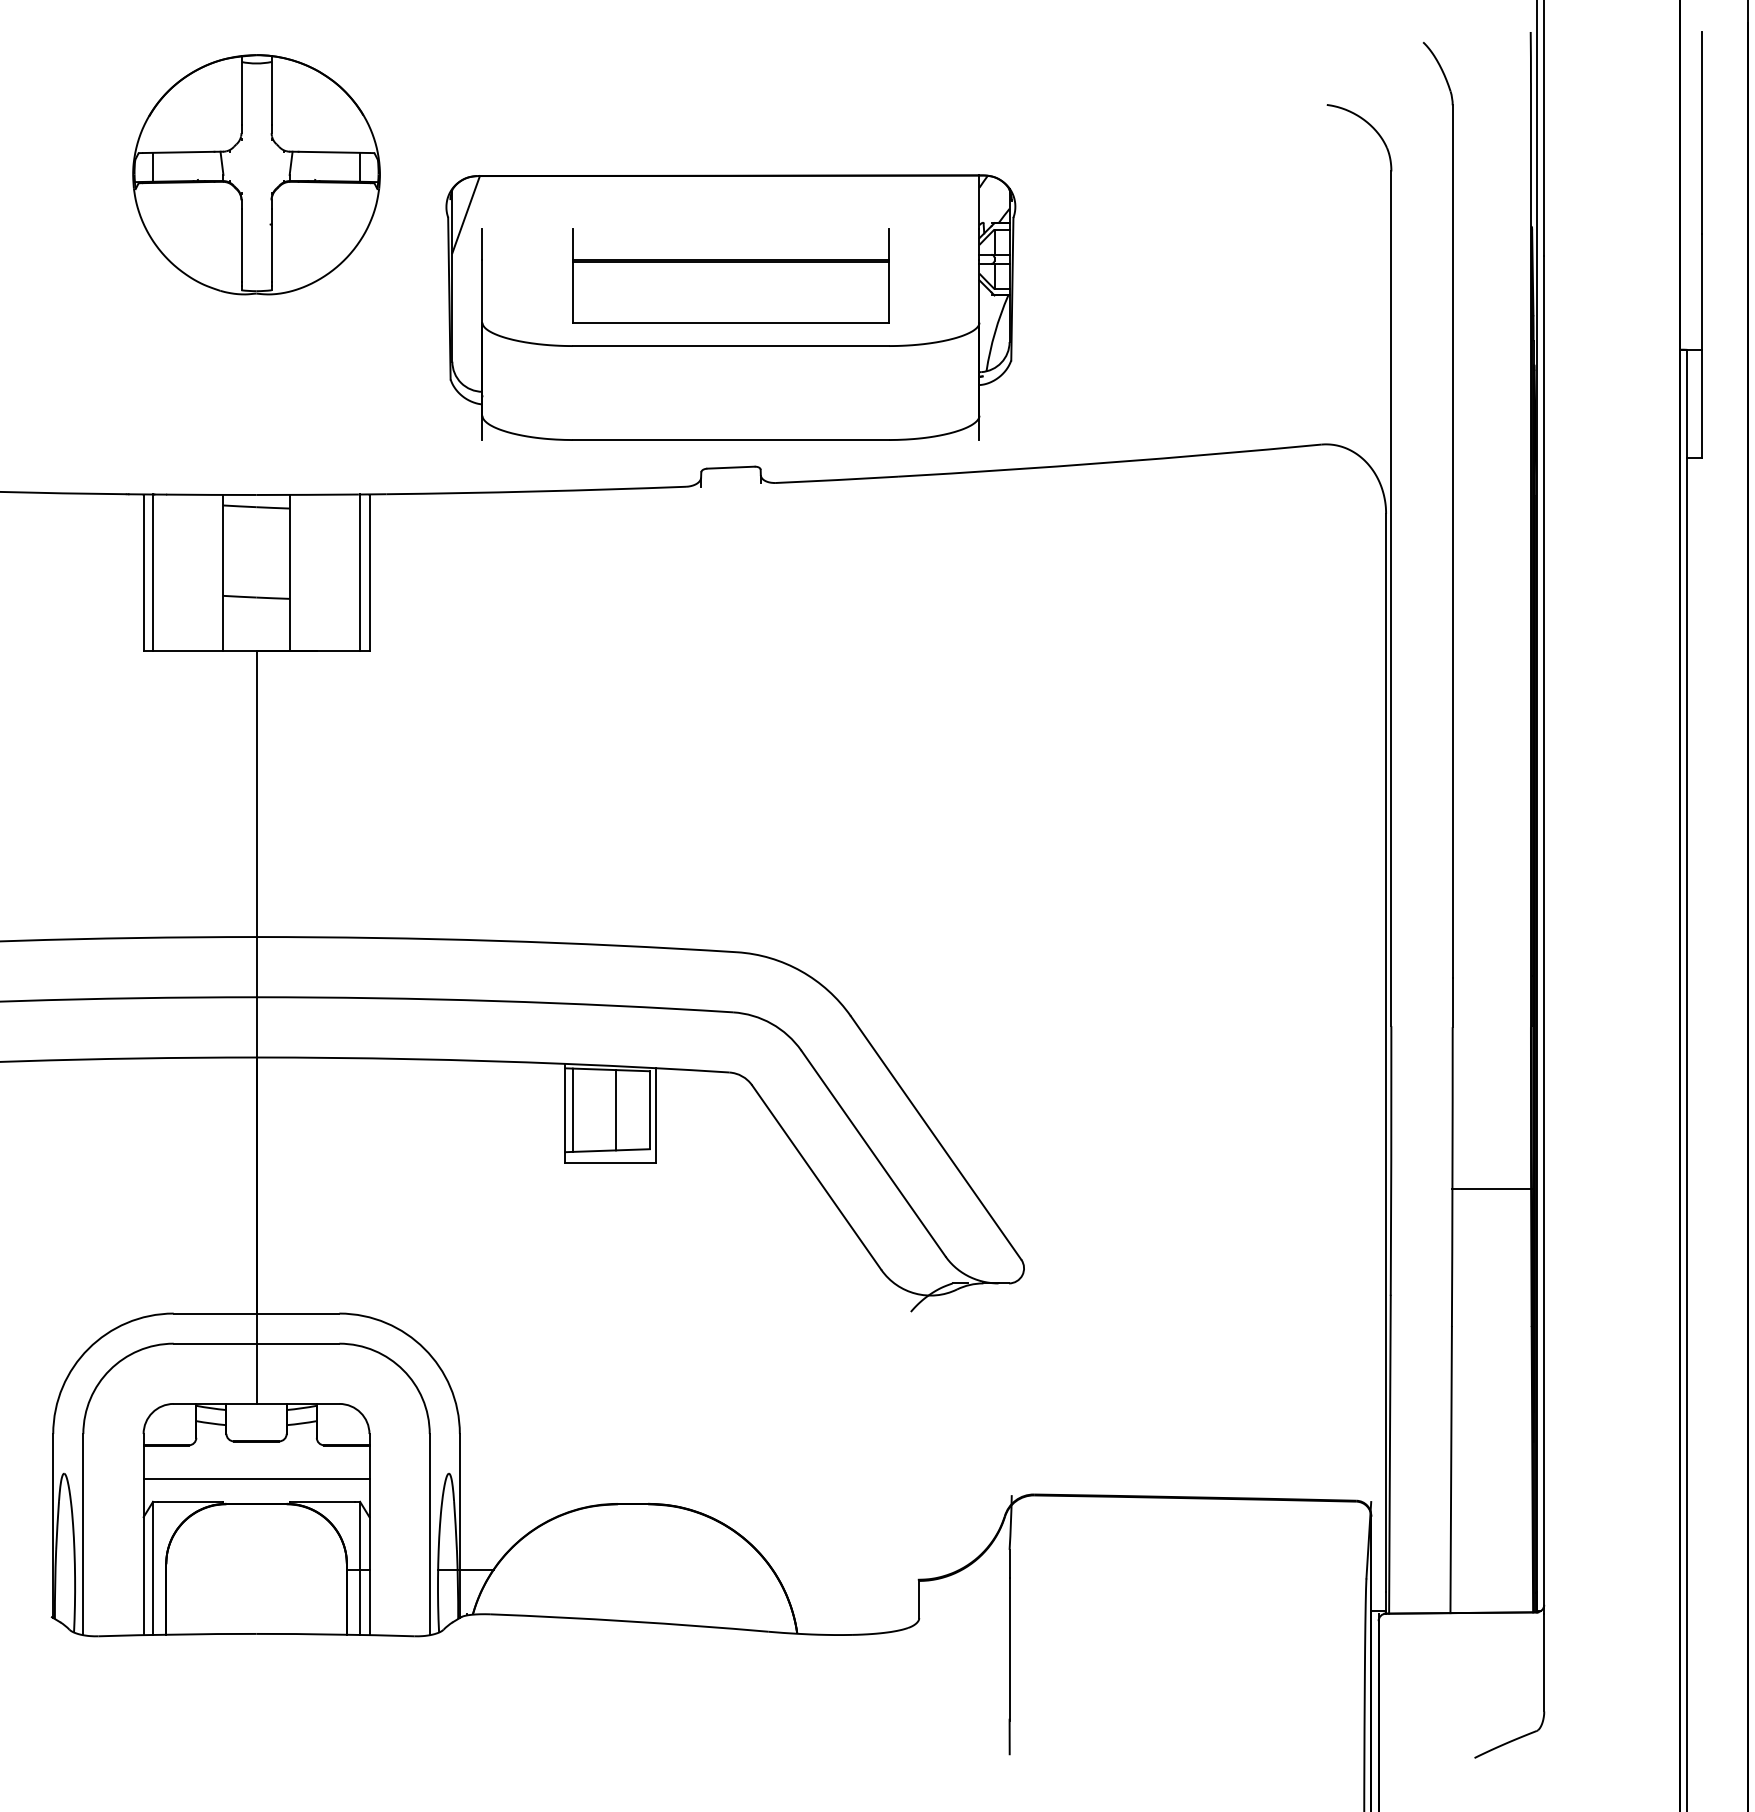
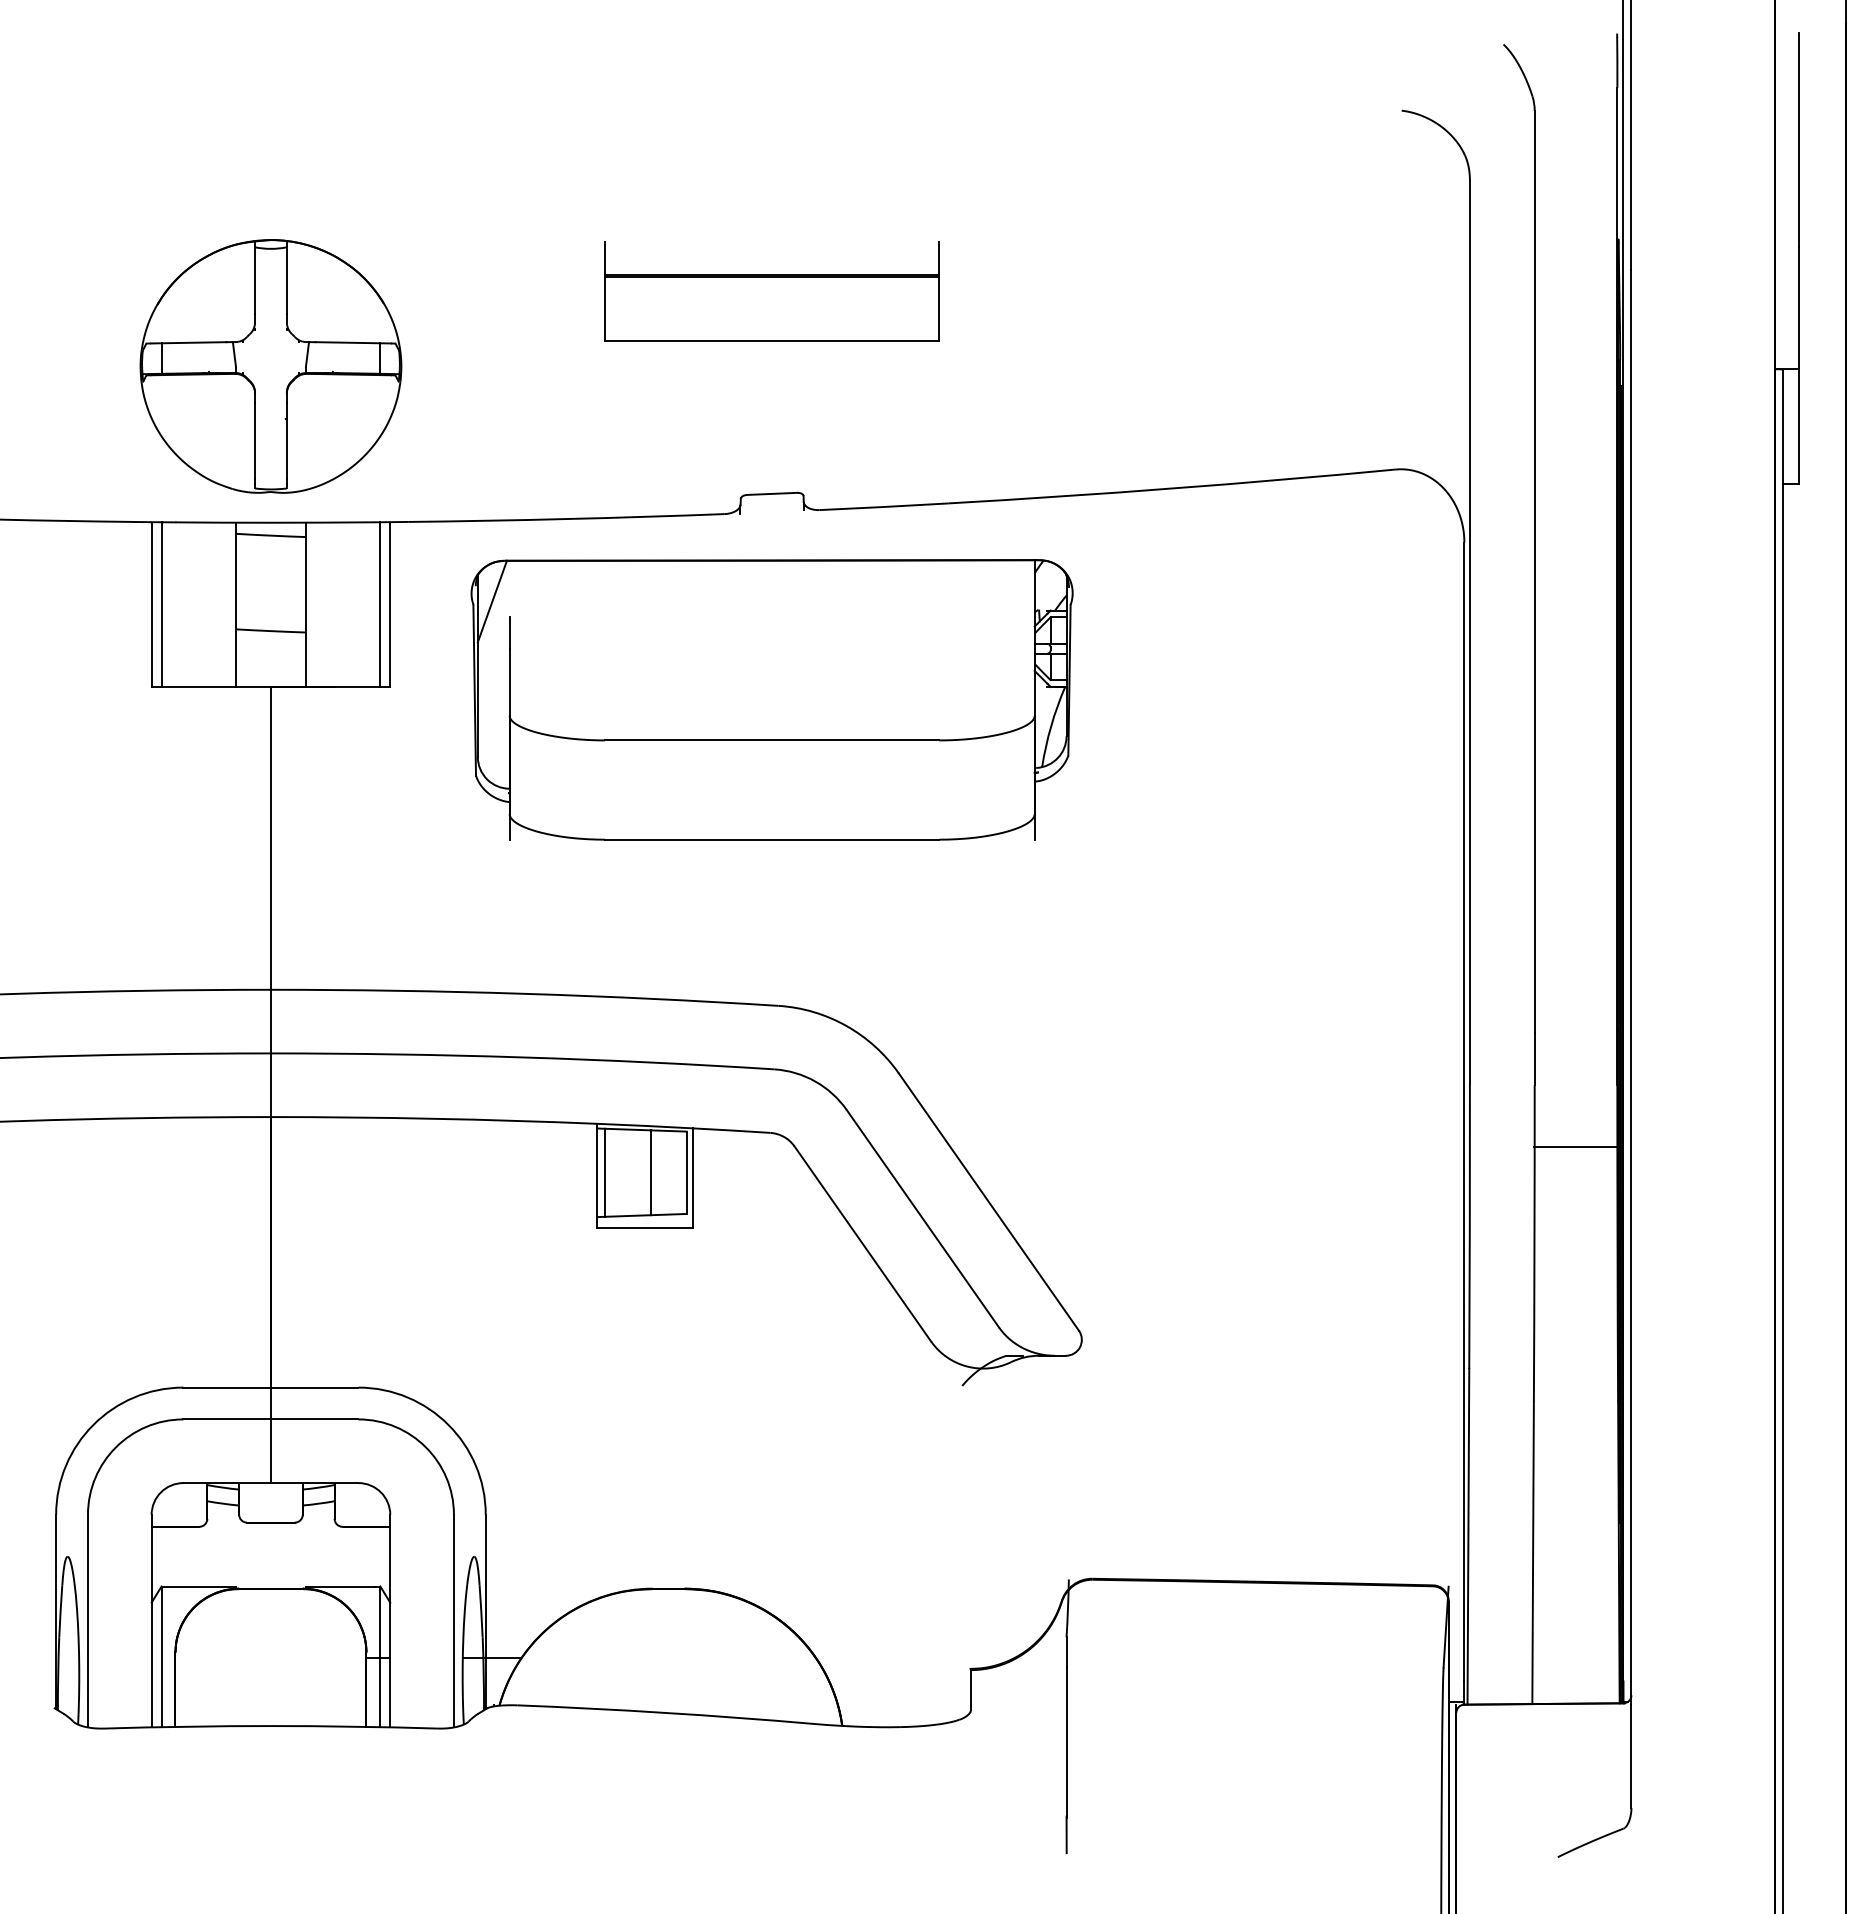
part: (256, 174) -> (270, 366), moved
part: (730, 307) -> (771, 699), moved
line: (1491, 1188) -> (1575, 1146), moved
line: (256, 1479) -> (270, 1562), removed

